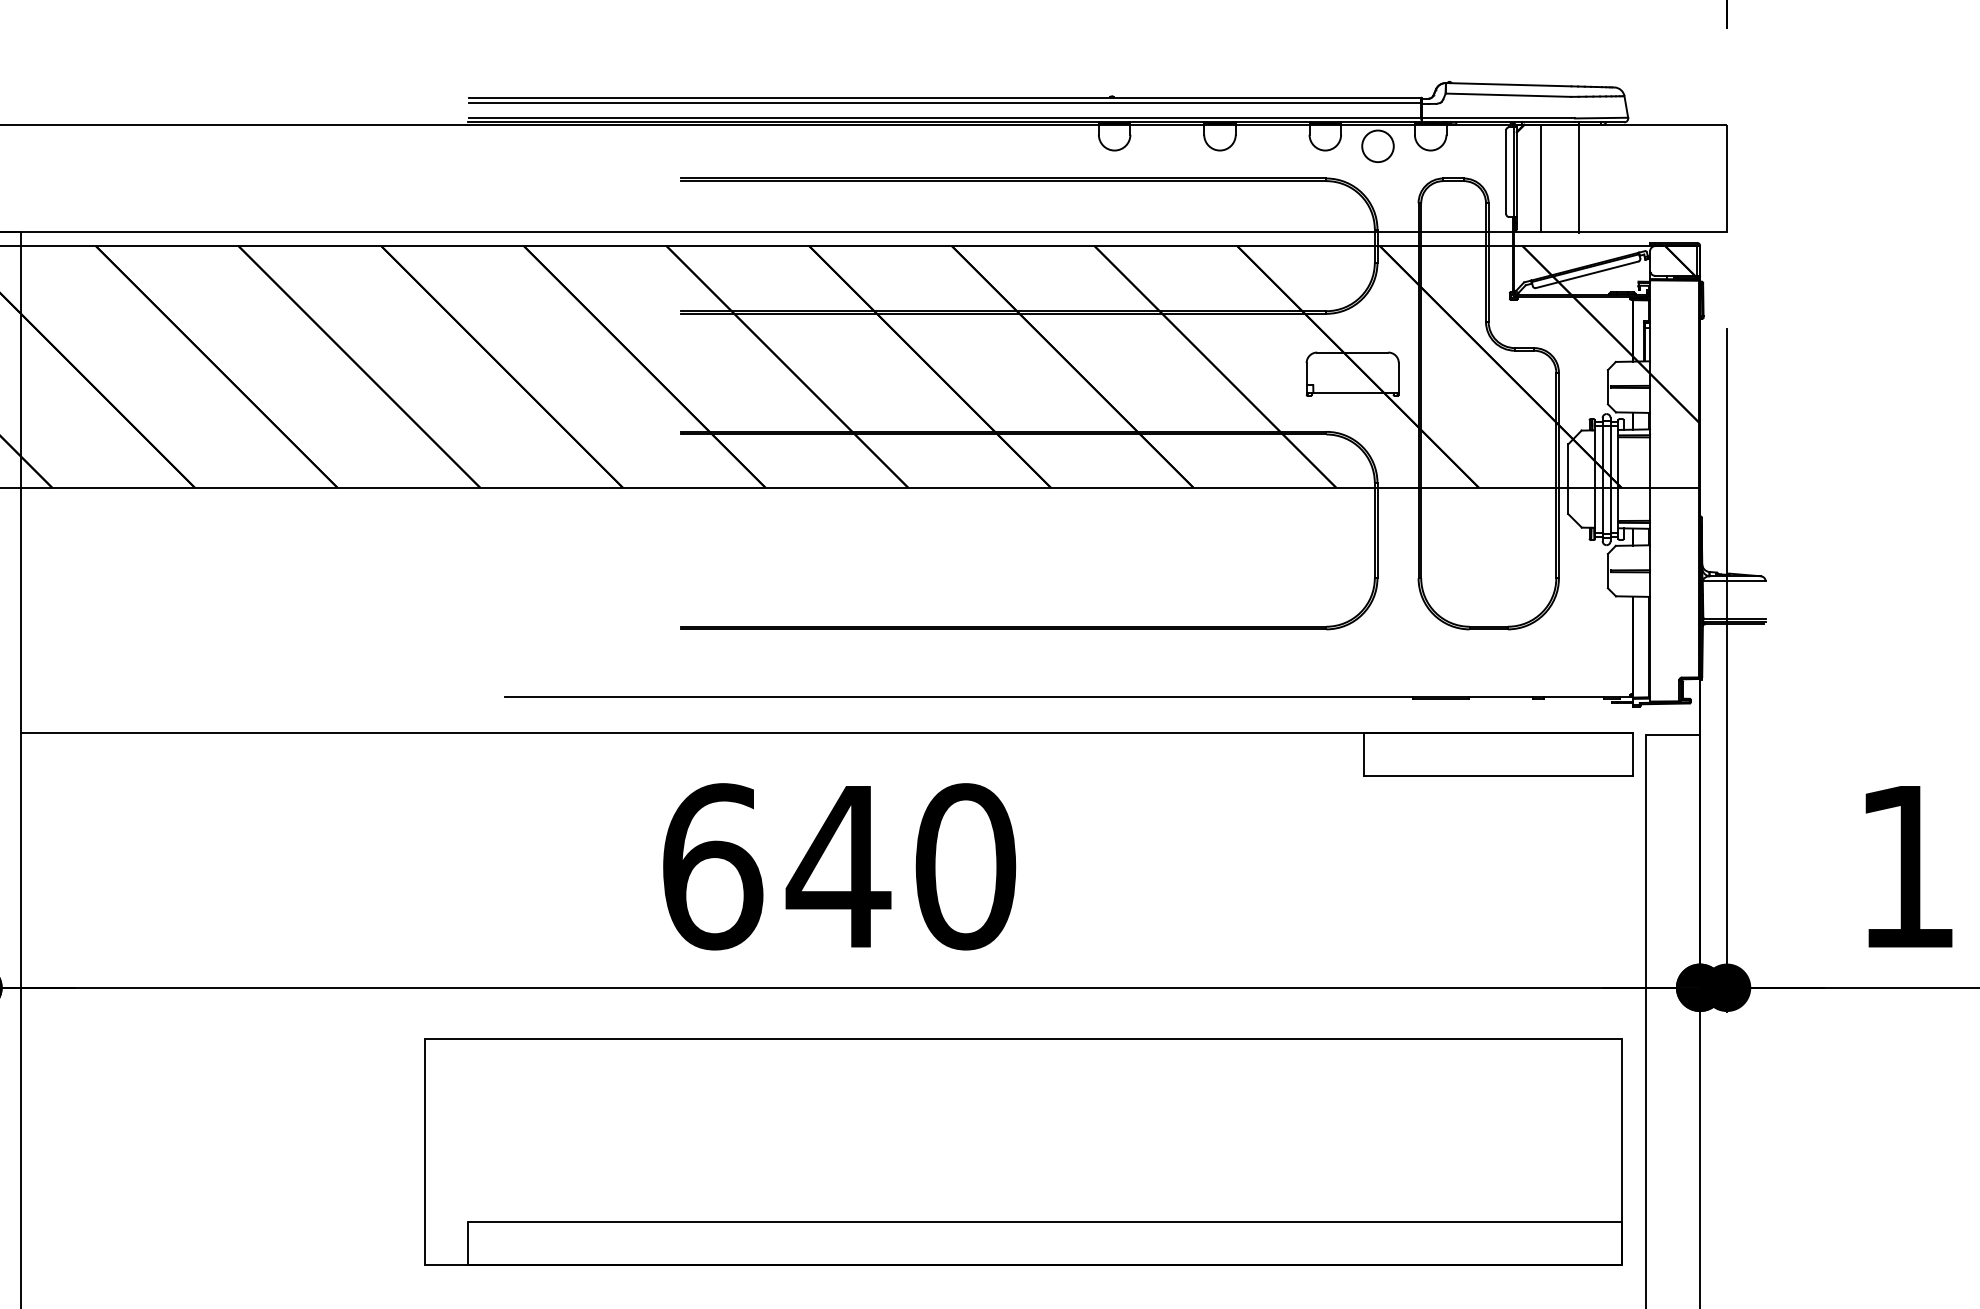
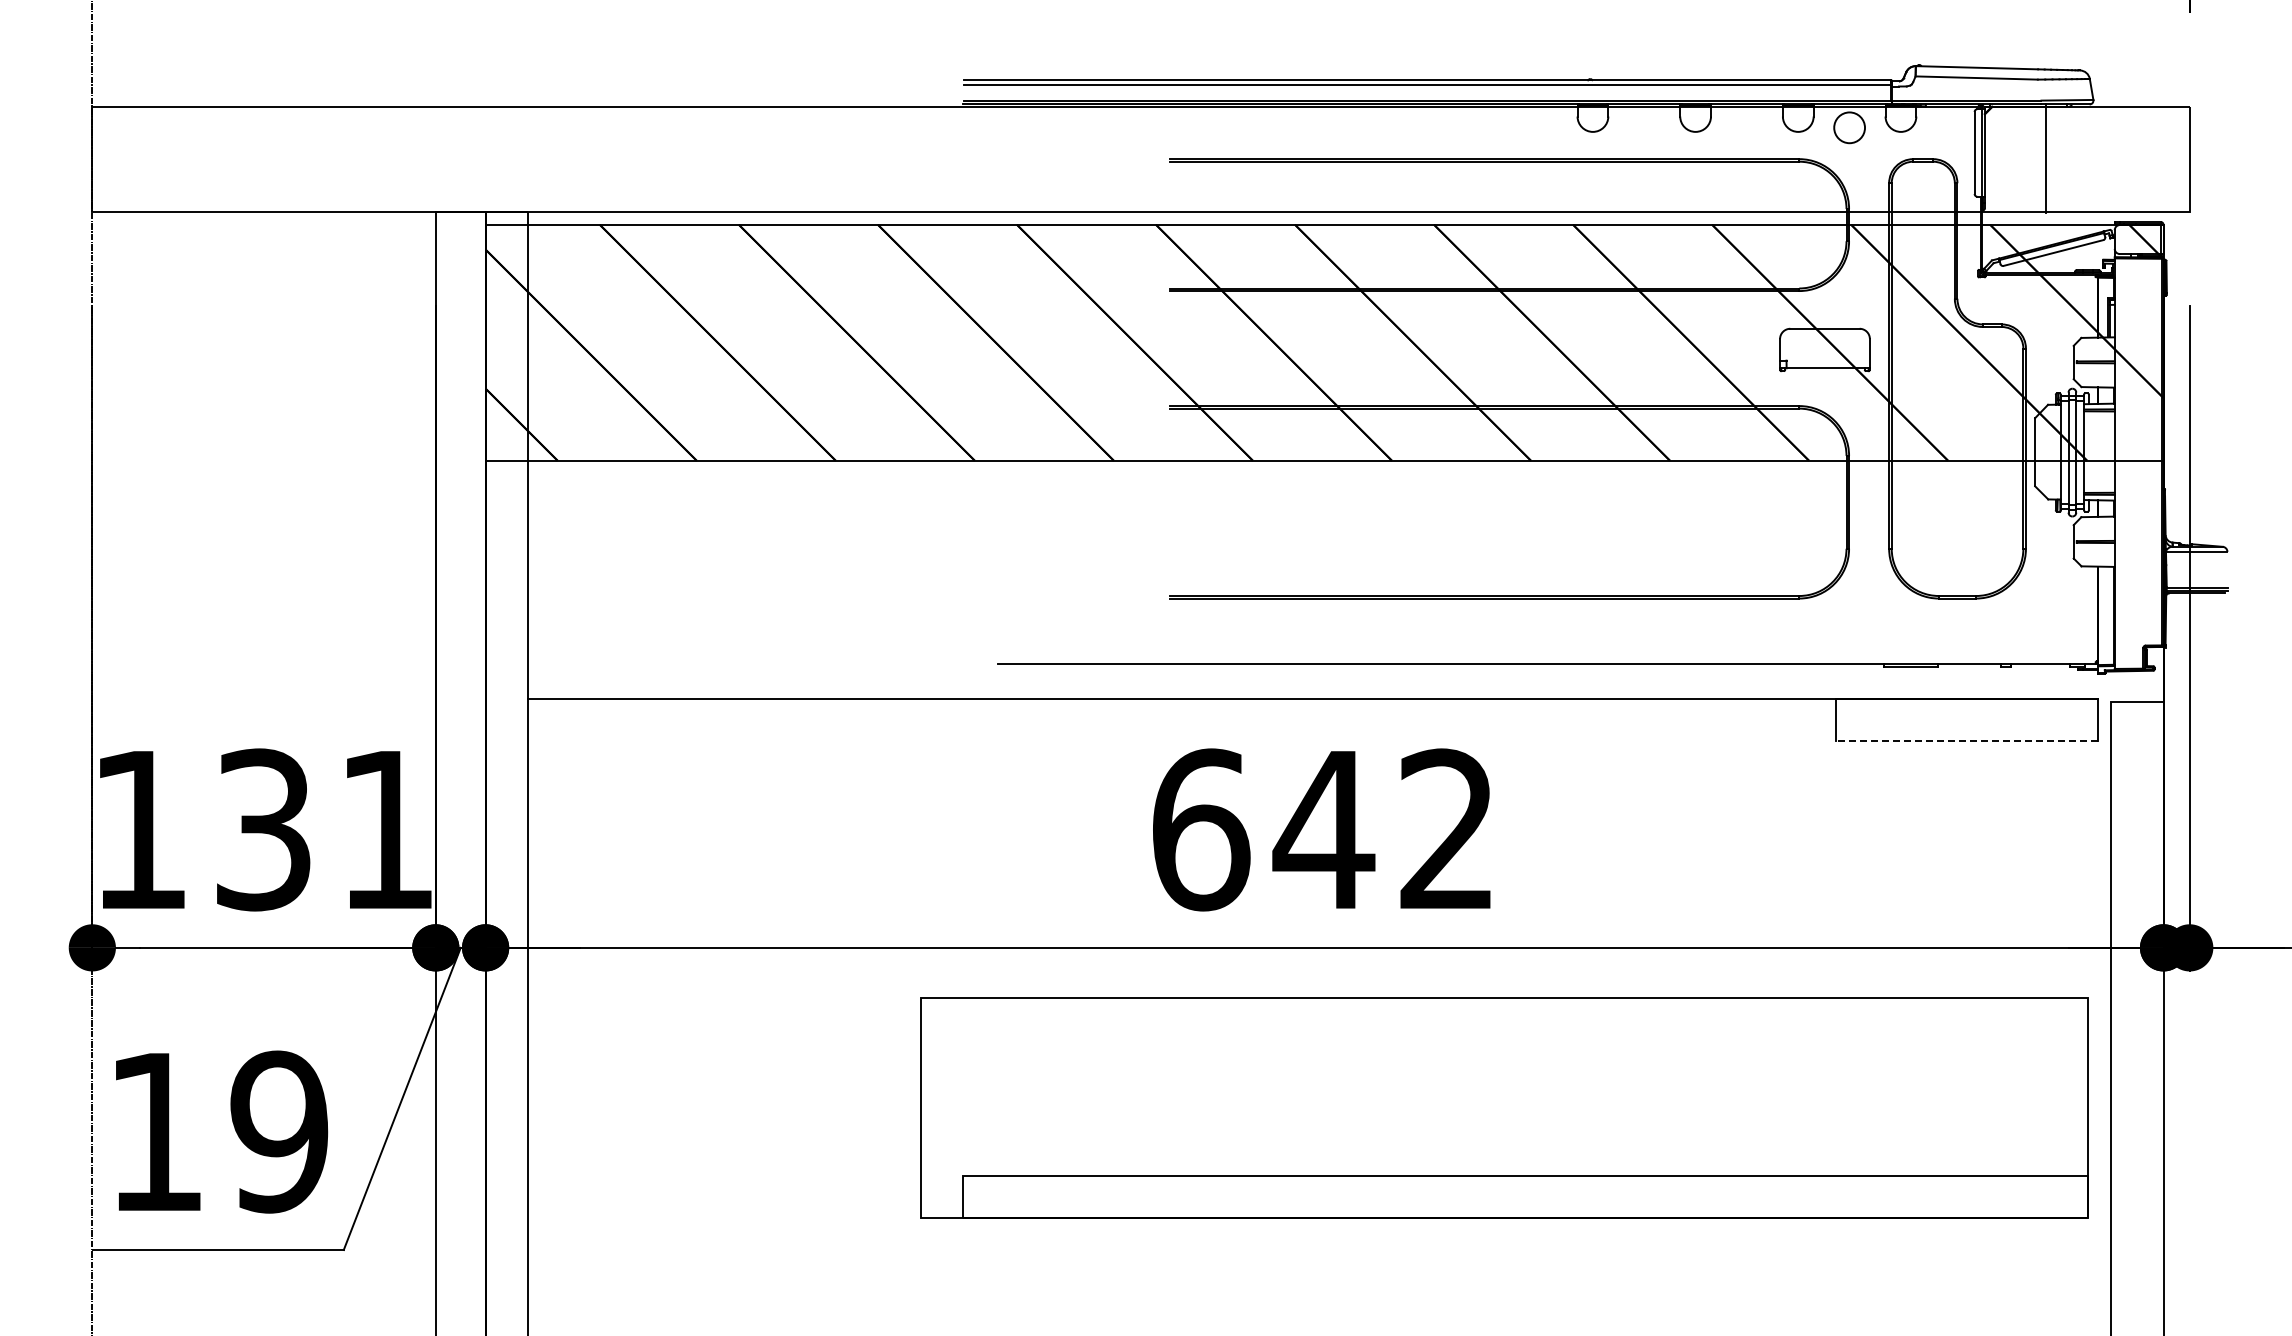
line: (1541, 177) -> (2008, 158), removed
line: (1497, 776) -> (1966, 741), solid -> dashed
text: (965, 866) -> (1447, 829), 640 -> 642

